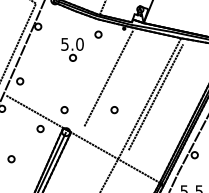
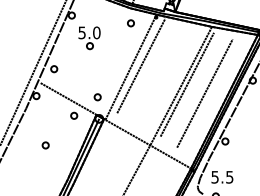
part: (72, 50) -> (89, 38), moved
line: (98, 78) -> (130, 66), added
line: (173, 106) -> (204, 93), added
part: (114, 110) -> (146, 97), removed

